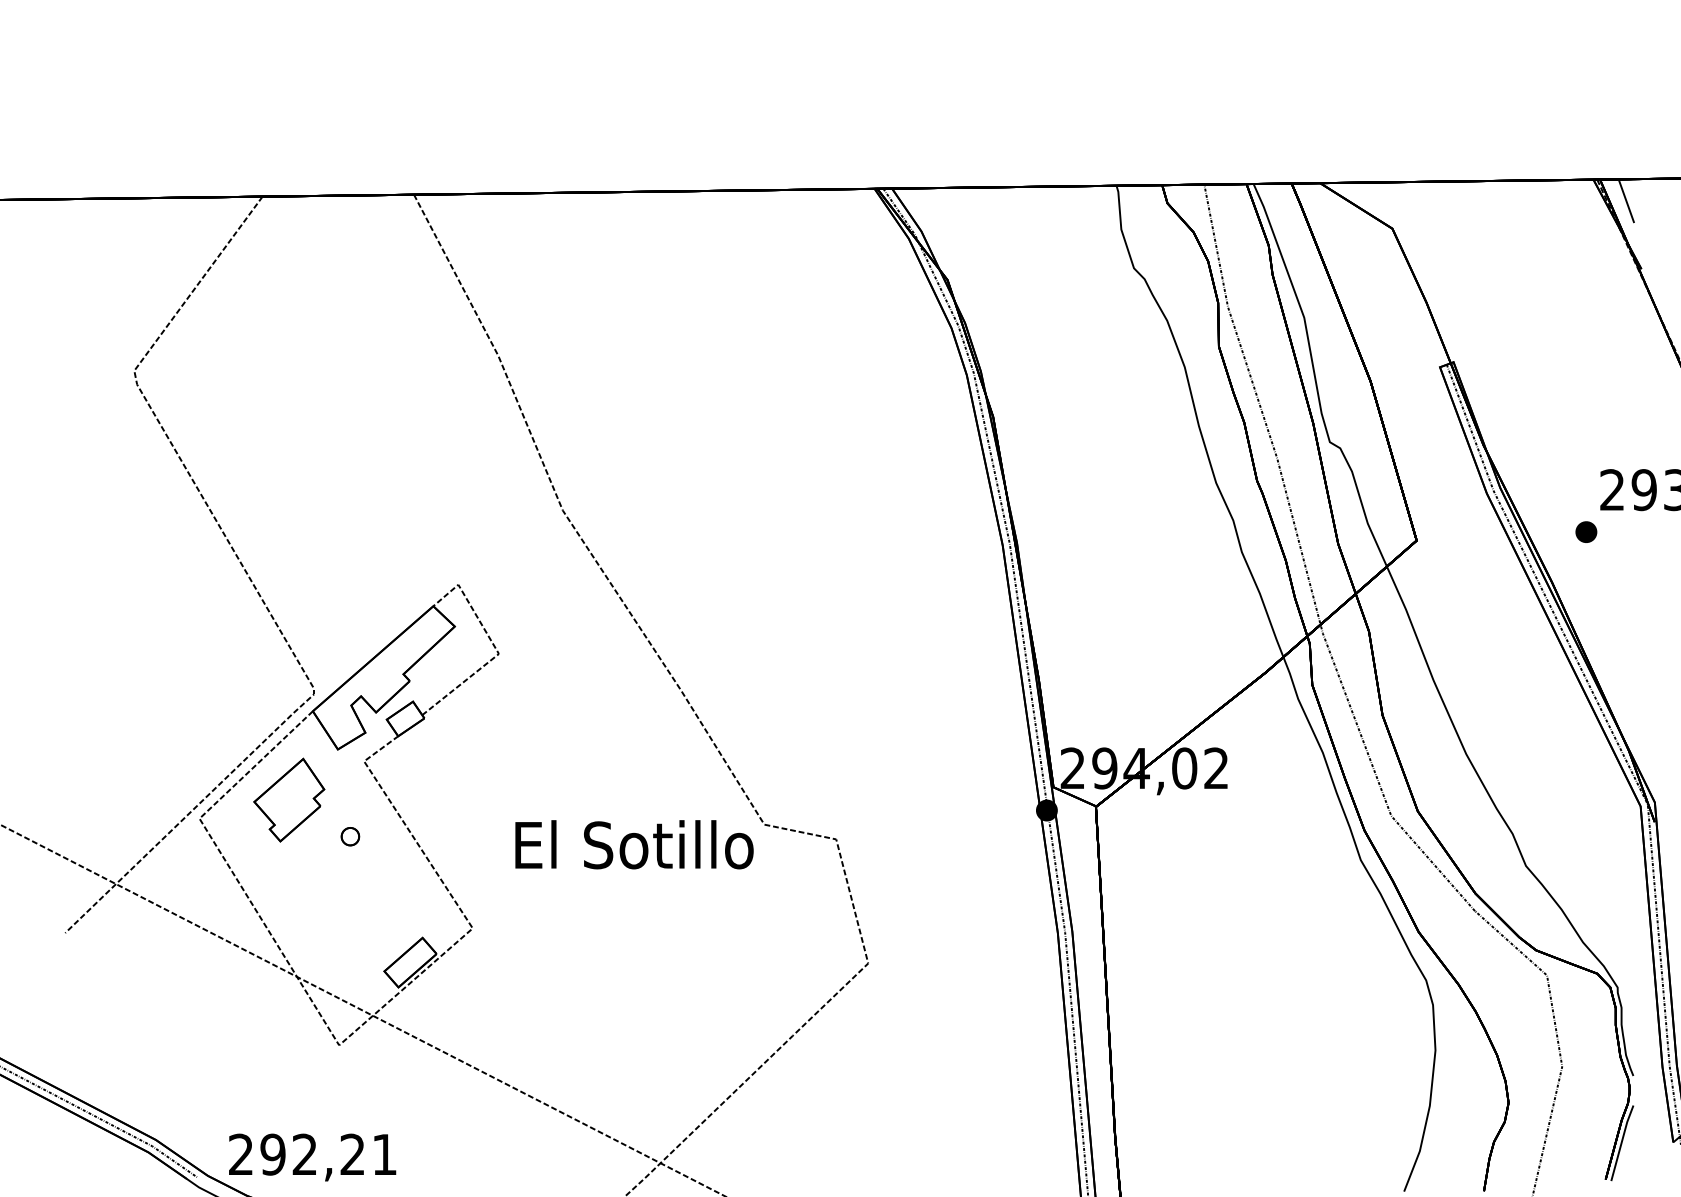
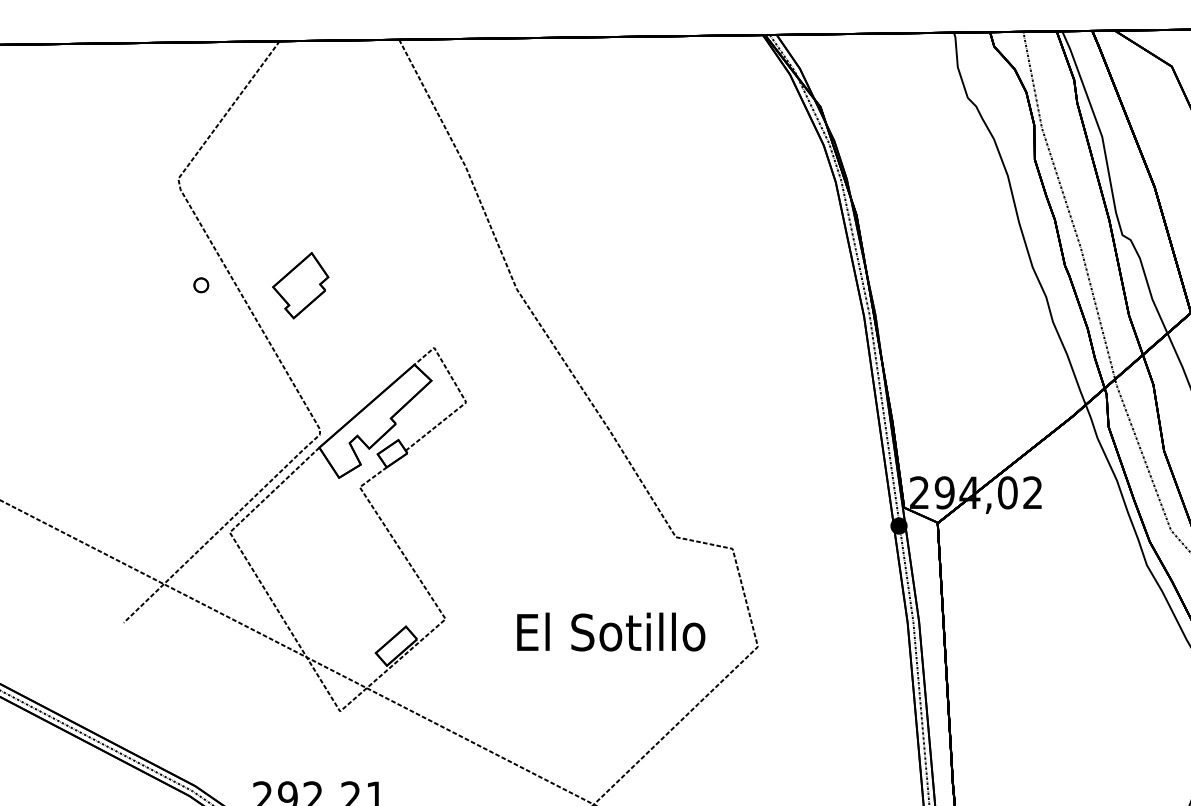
part: (289, 799) -> (300, 285), moved
part: (350, 836) -> (201, 285), moved
text: (634, 844) -> (611, 631), moved

